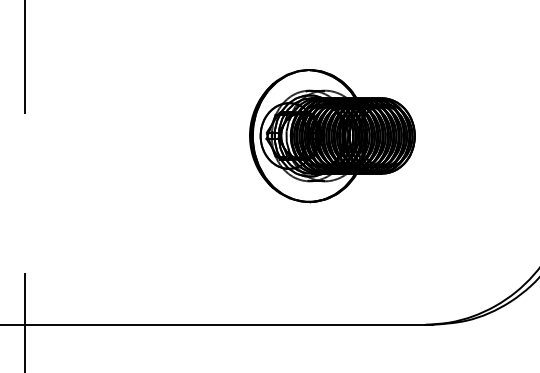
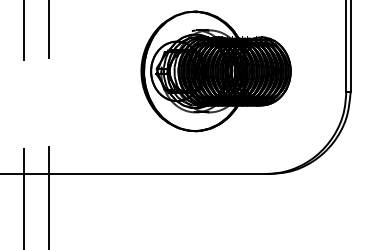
part: (331, 136) -> (215, 71), size x1.67

